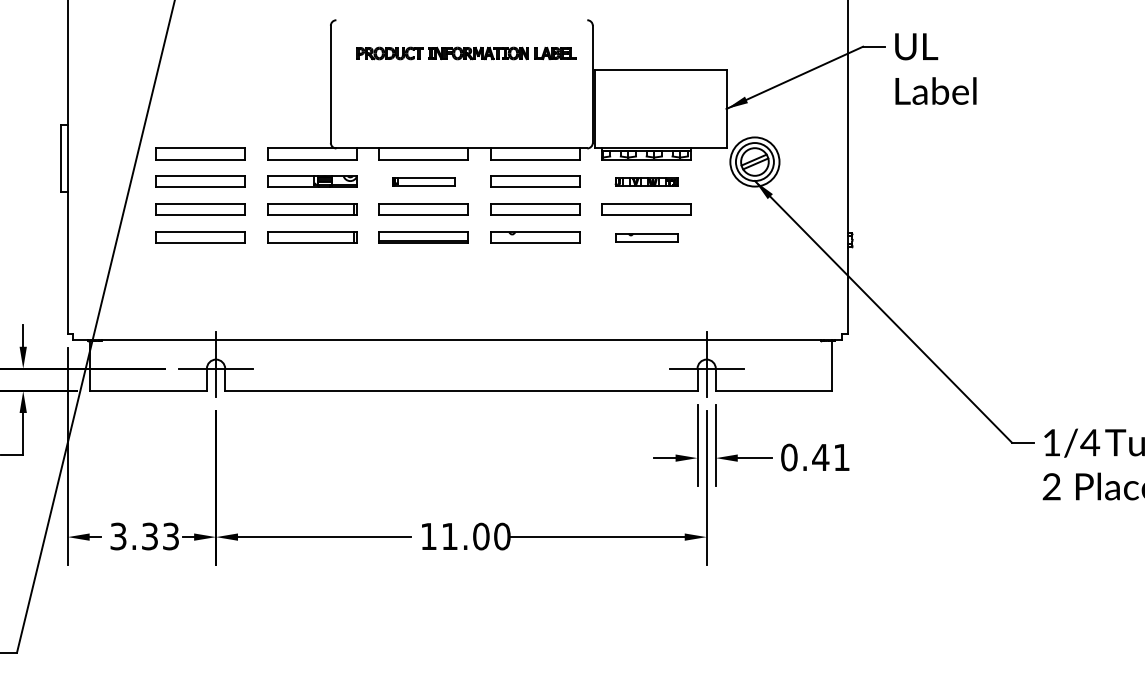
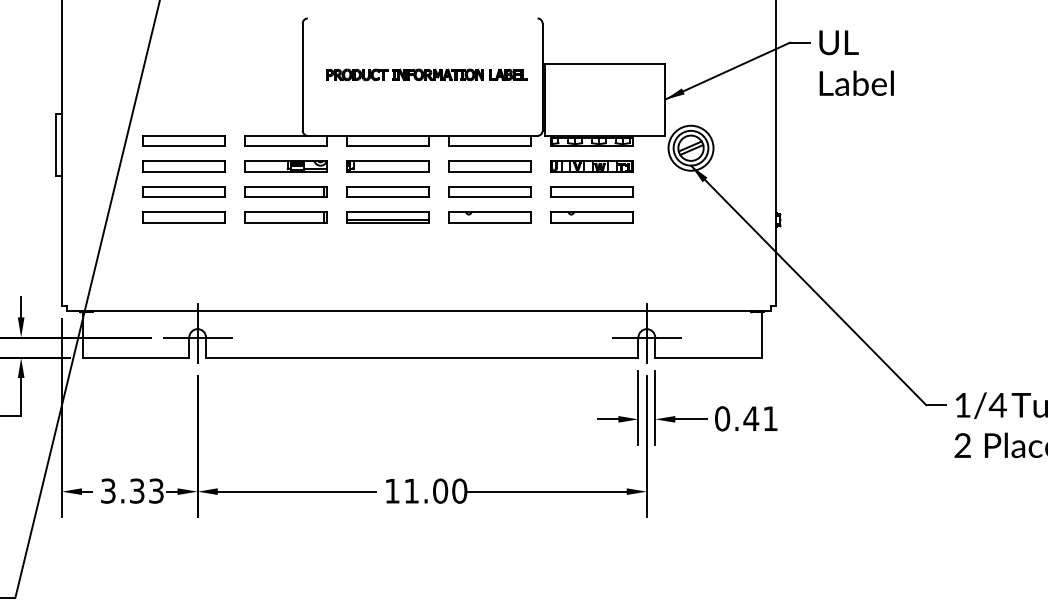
part: (466, 53) -> (426, 74), moved
part: (423, 181) -> (387, 166), size x1.43
part: (646, 181) -> (591, 166), size x1.43
part: (646, 237) -> (591, 217), size x1.43

